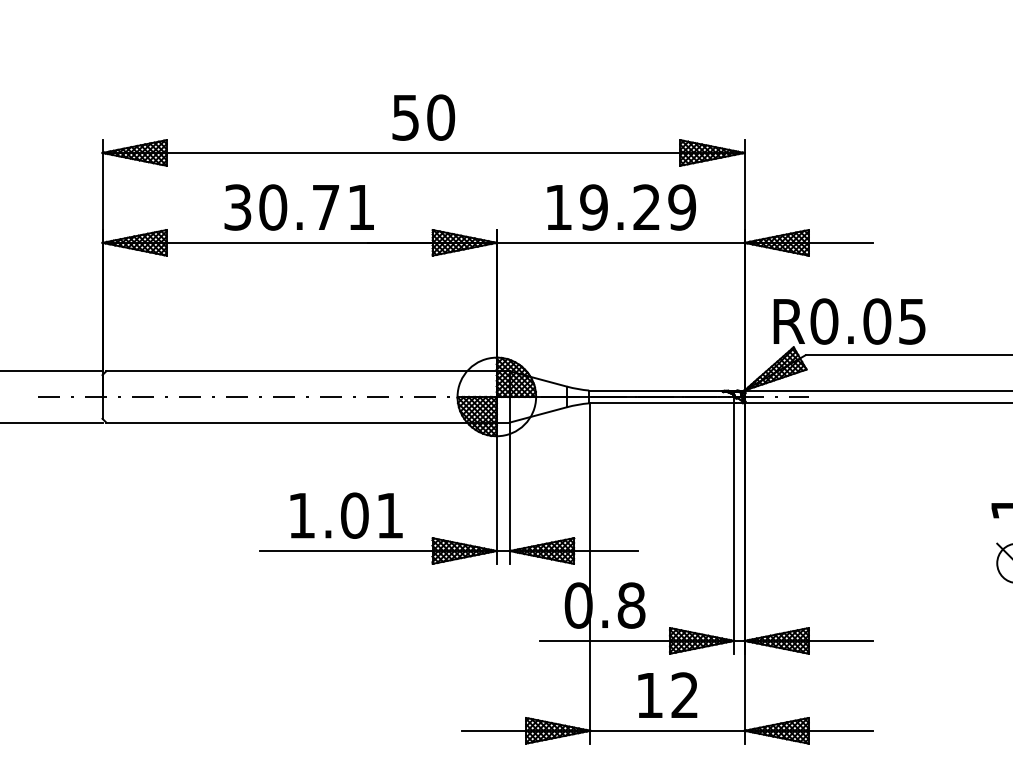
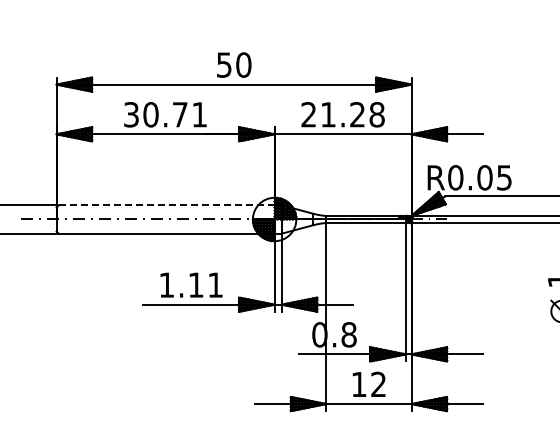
text: (619, 207) -> (342, 114), 19.29 -> 21.28
line: (301, 371) -> (166, 205), solid -> dashed
text: (353, 514) -> (195, 284), 1.01 -> 1.11

